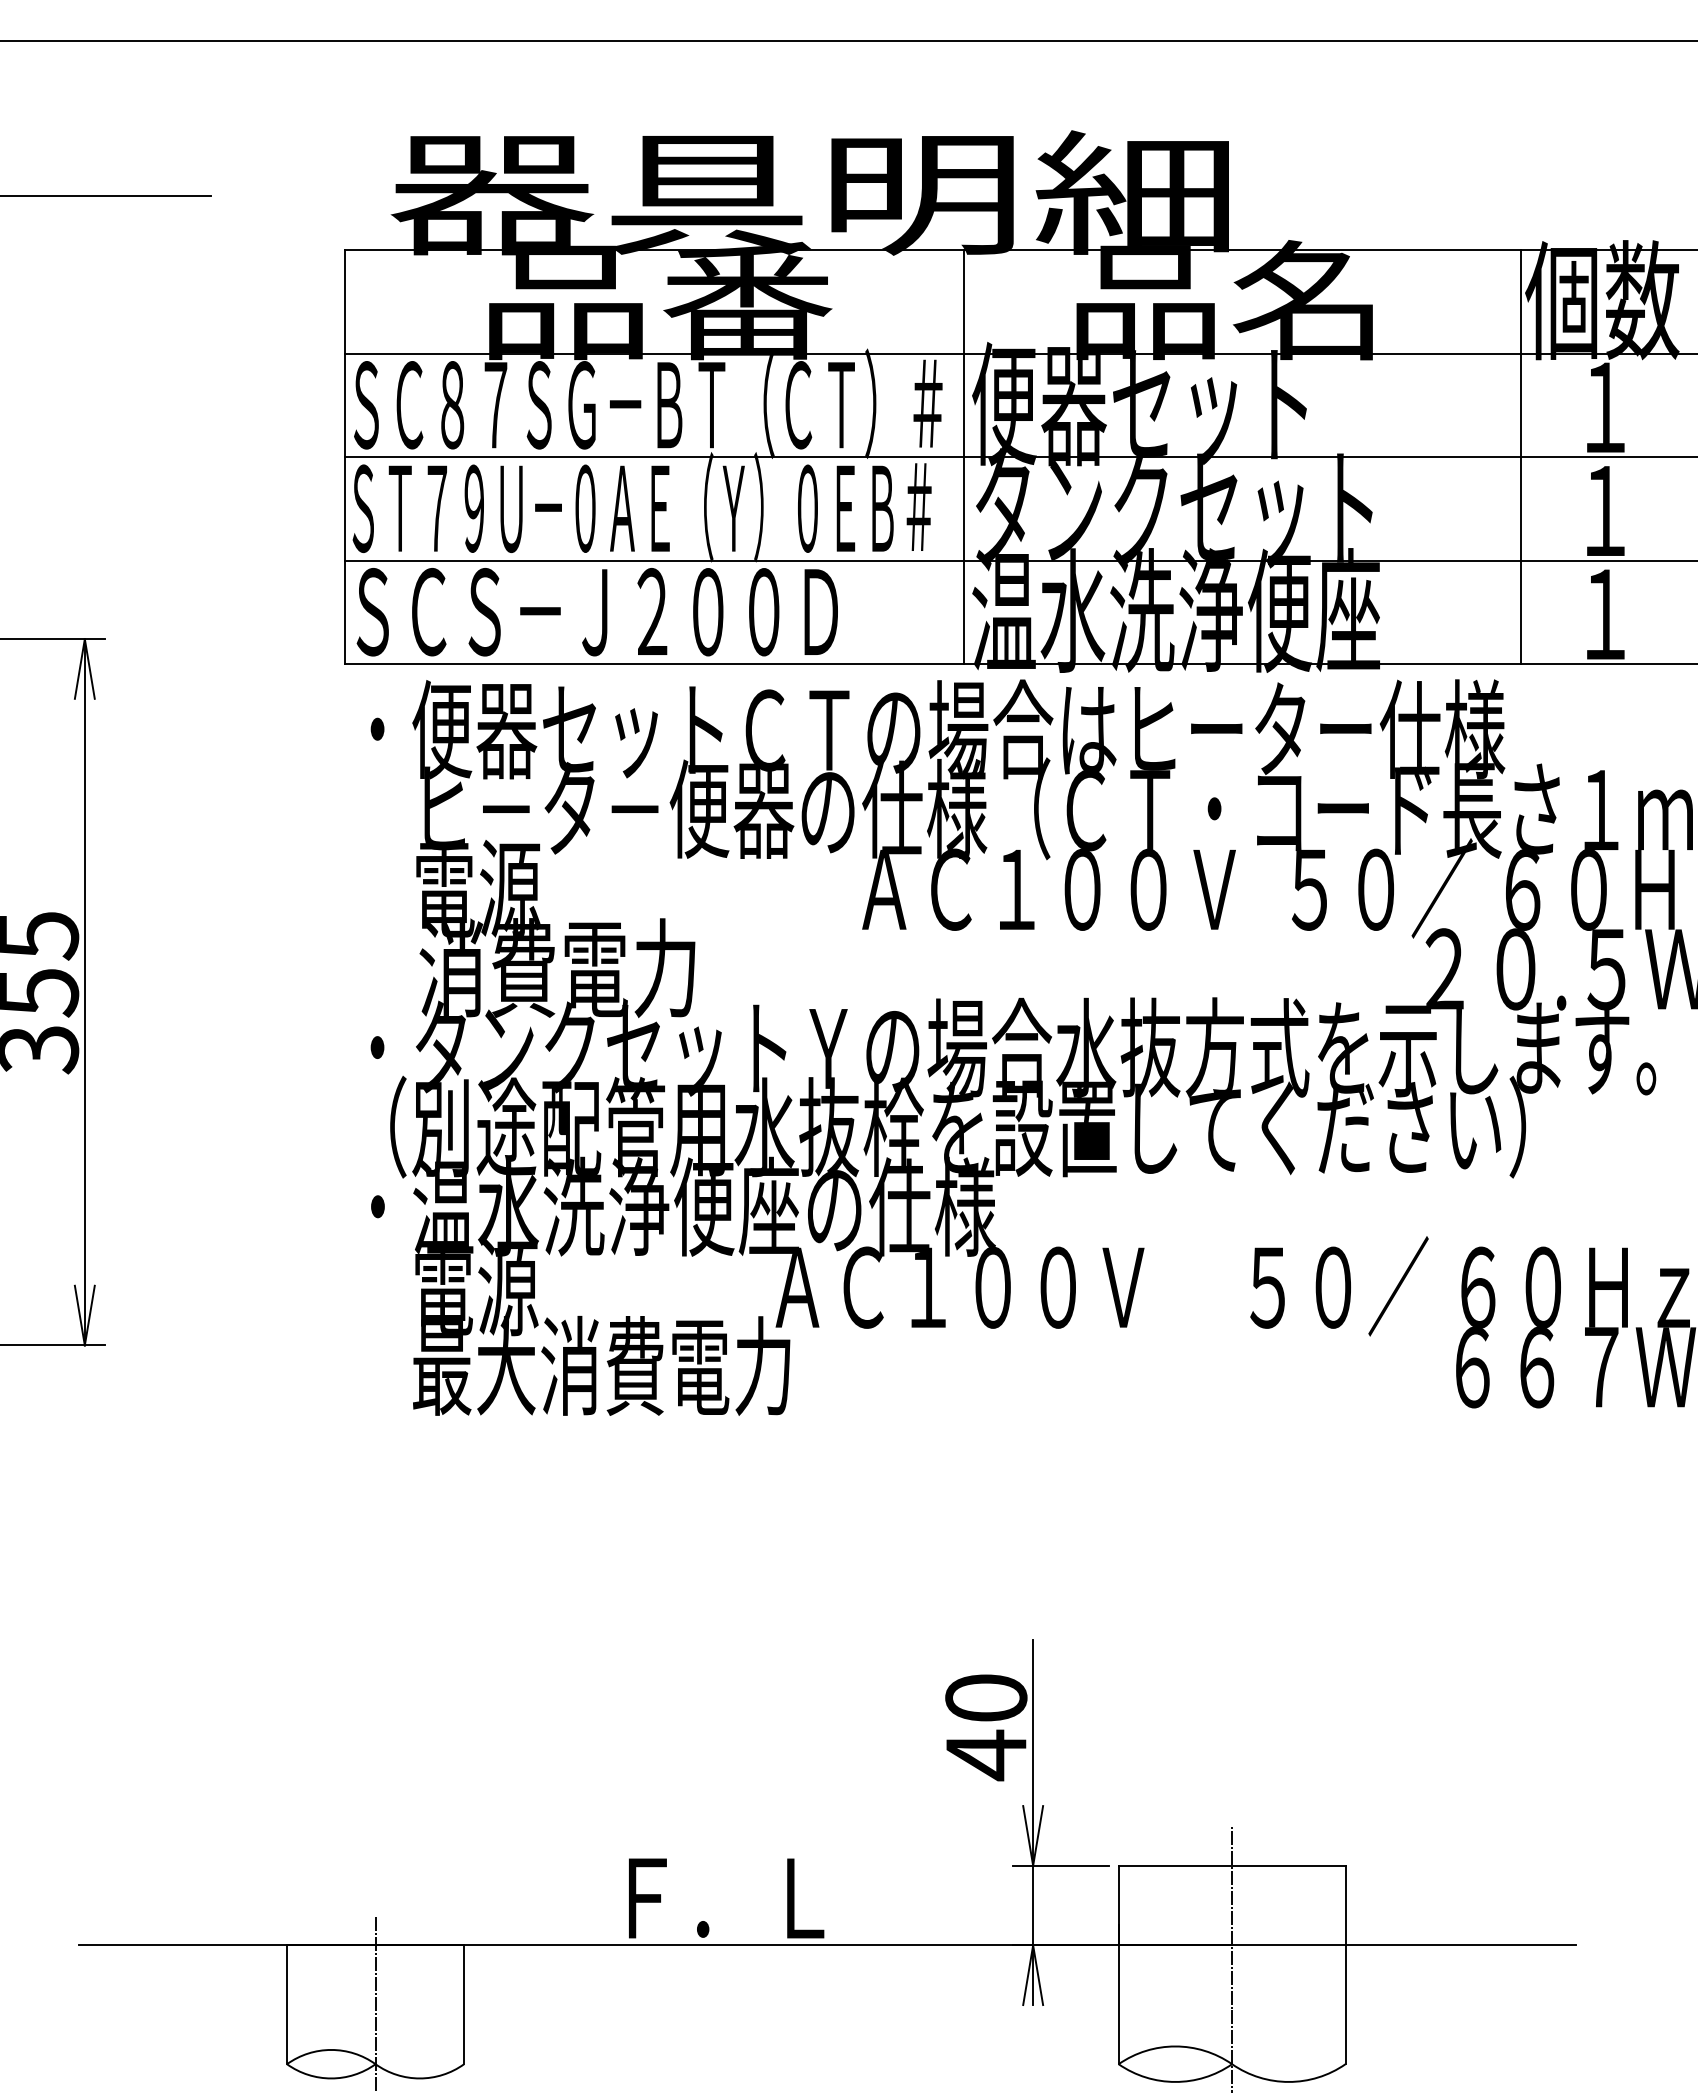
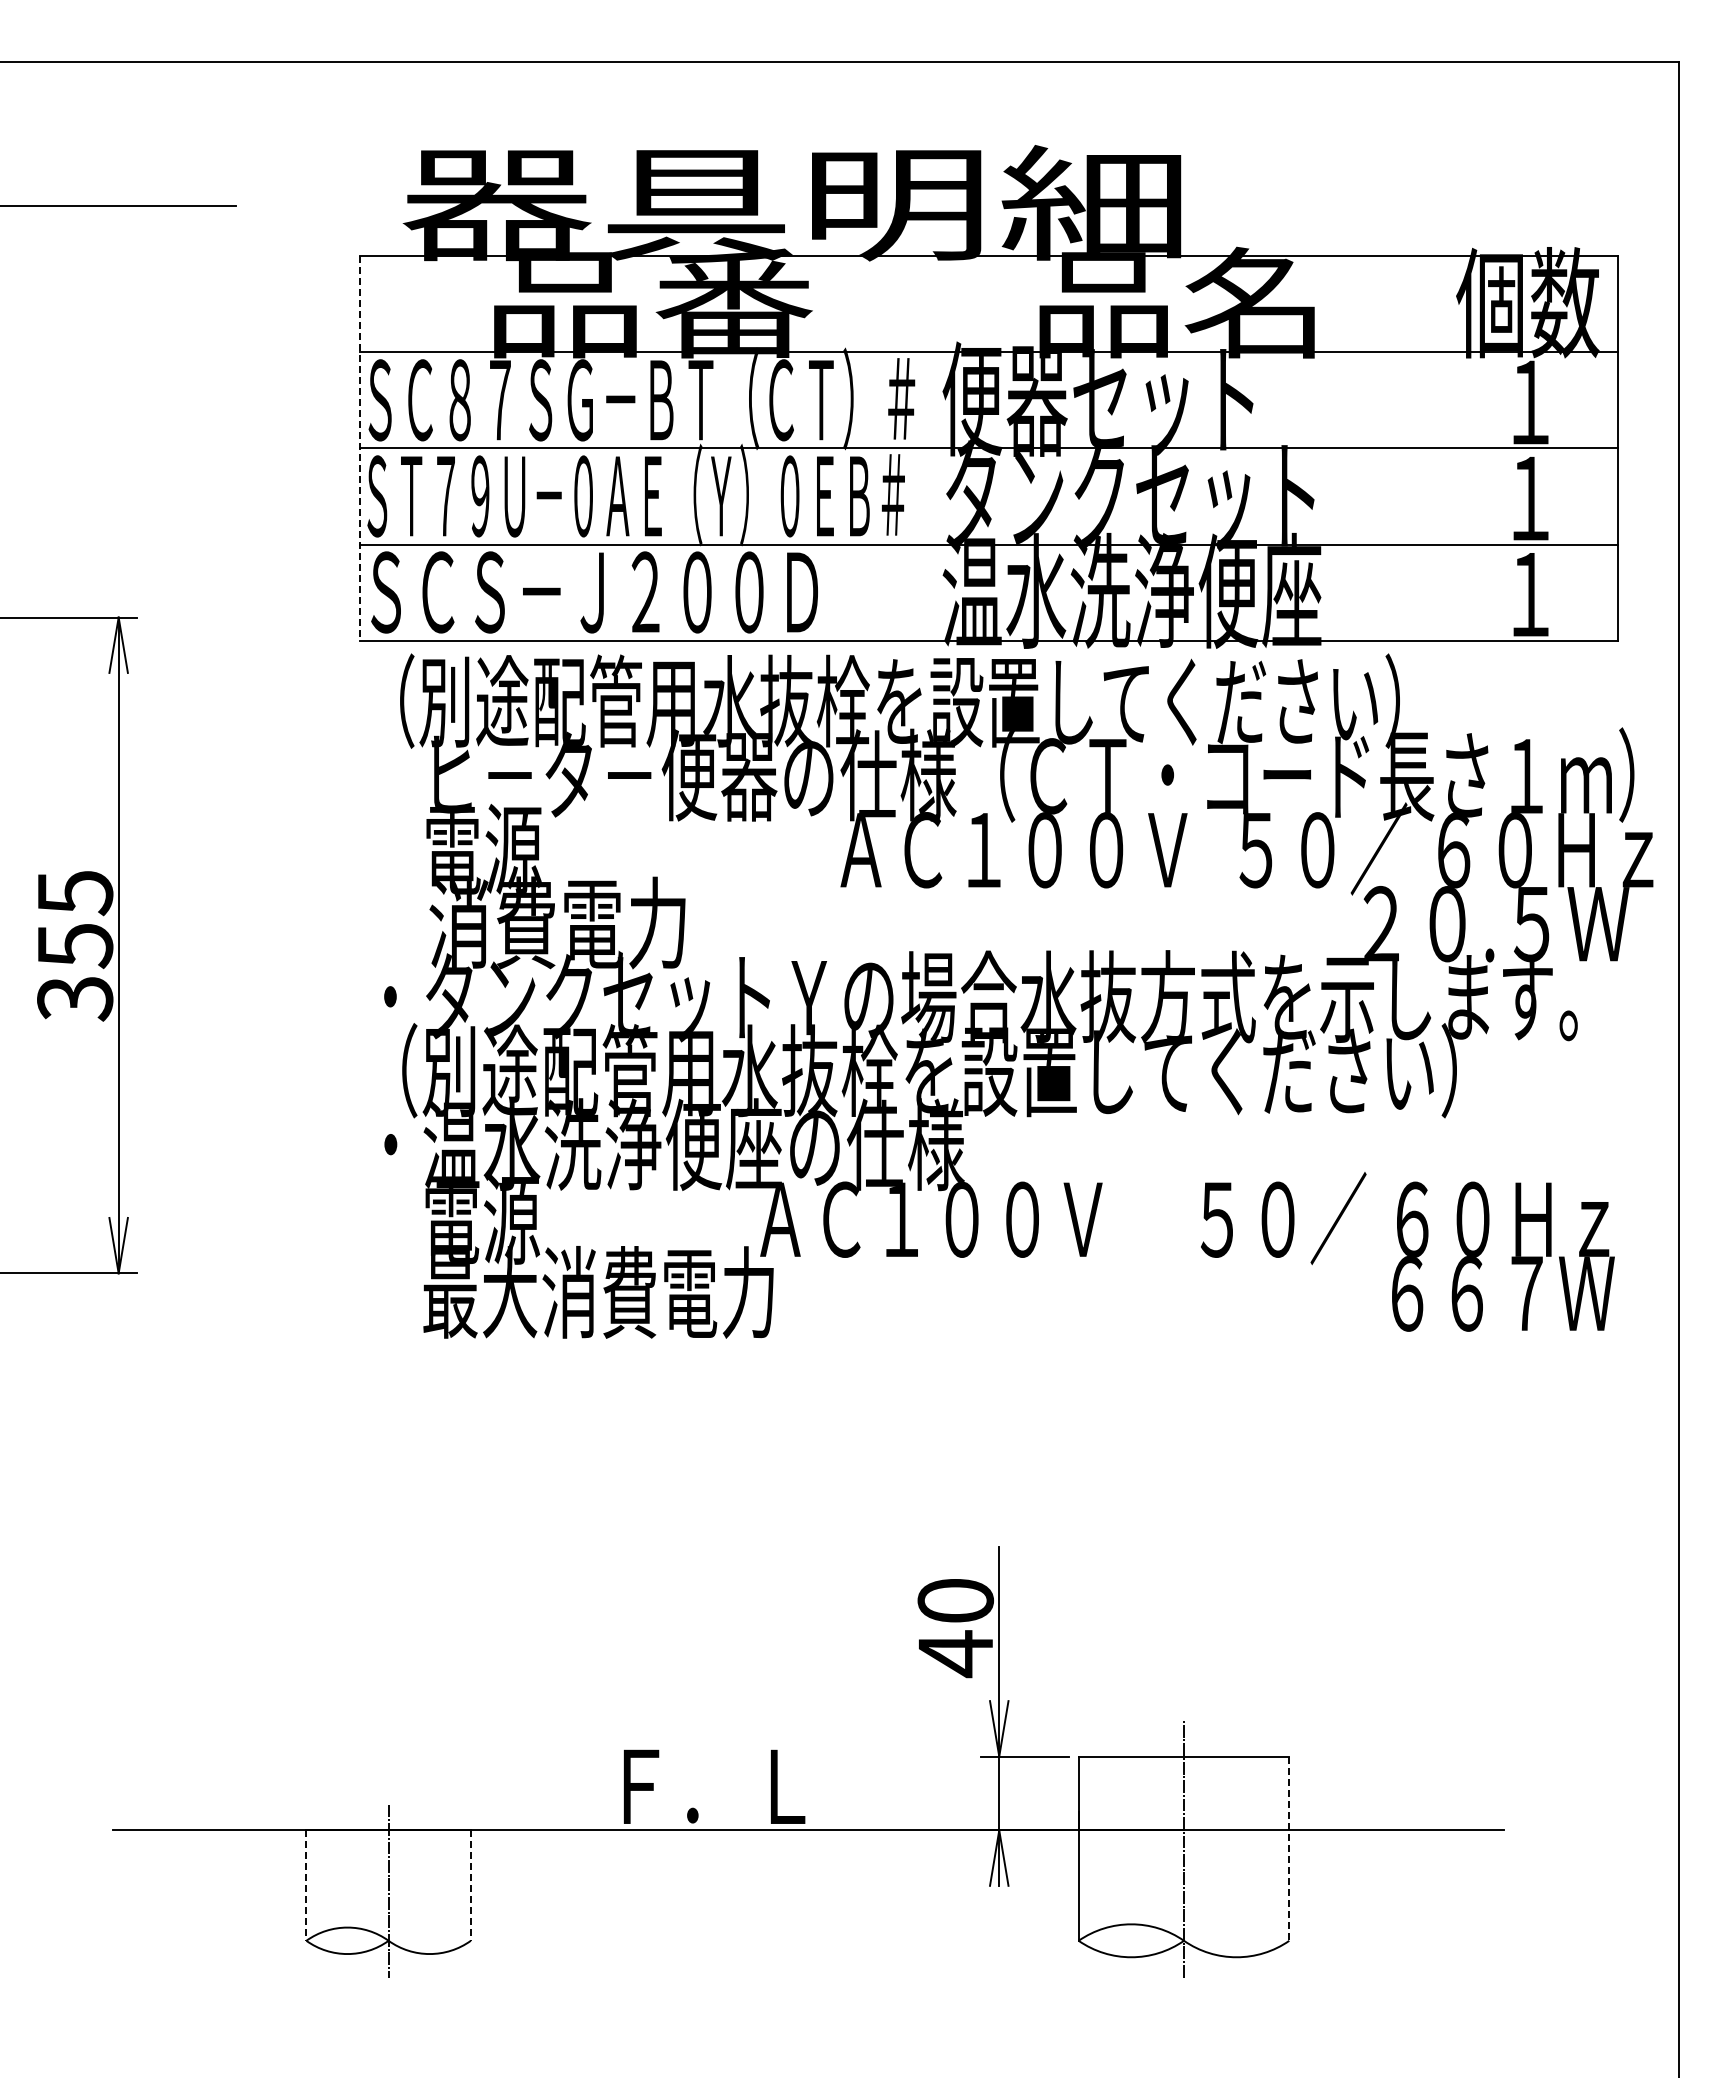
line: (345, 457) -> (360, 448), solid -> dashed
line: (963, 457) -> (934, 448), removed
line: (1520, 457) -> (1451, 448), removed
text: (937, 728) -> (910, 700), ・便器セットＣＴの場合はヒーター仕様 -> （別途配管用水抜栓を設置してください）
line: (1345, 1965) -> (1289, 1849), solid -> dashed
line: (287, 2005) -> (306, 1886), solid -> dashed
line: (463, 2005) -> (470, 1886), solid -> dashed

